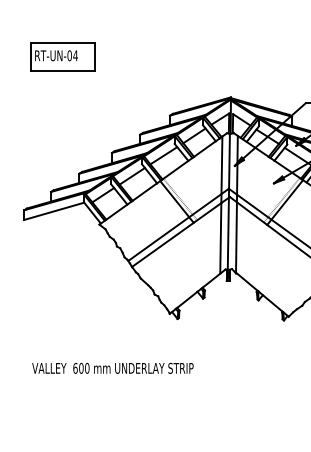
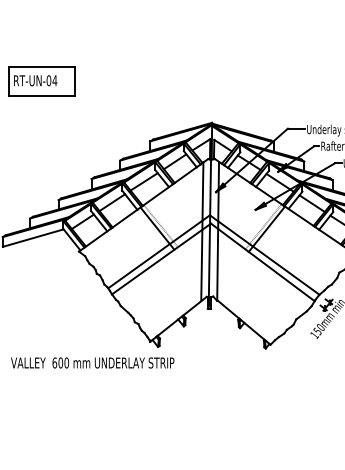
text: (112, 367) -> (92, 362), moved

